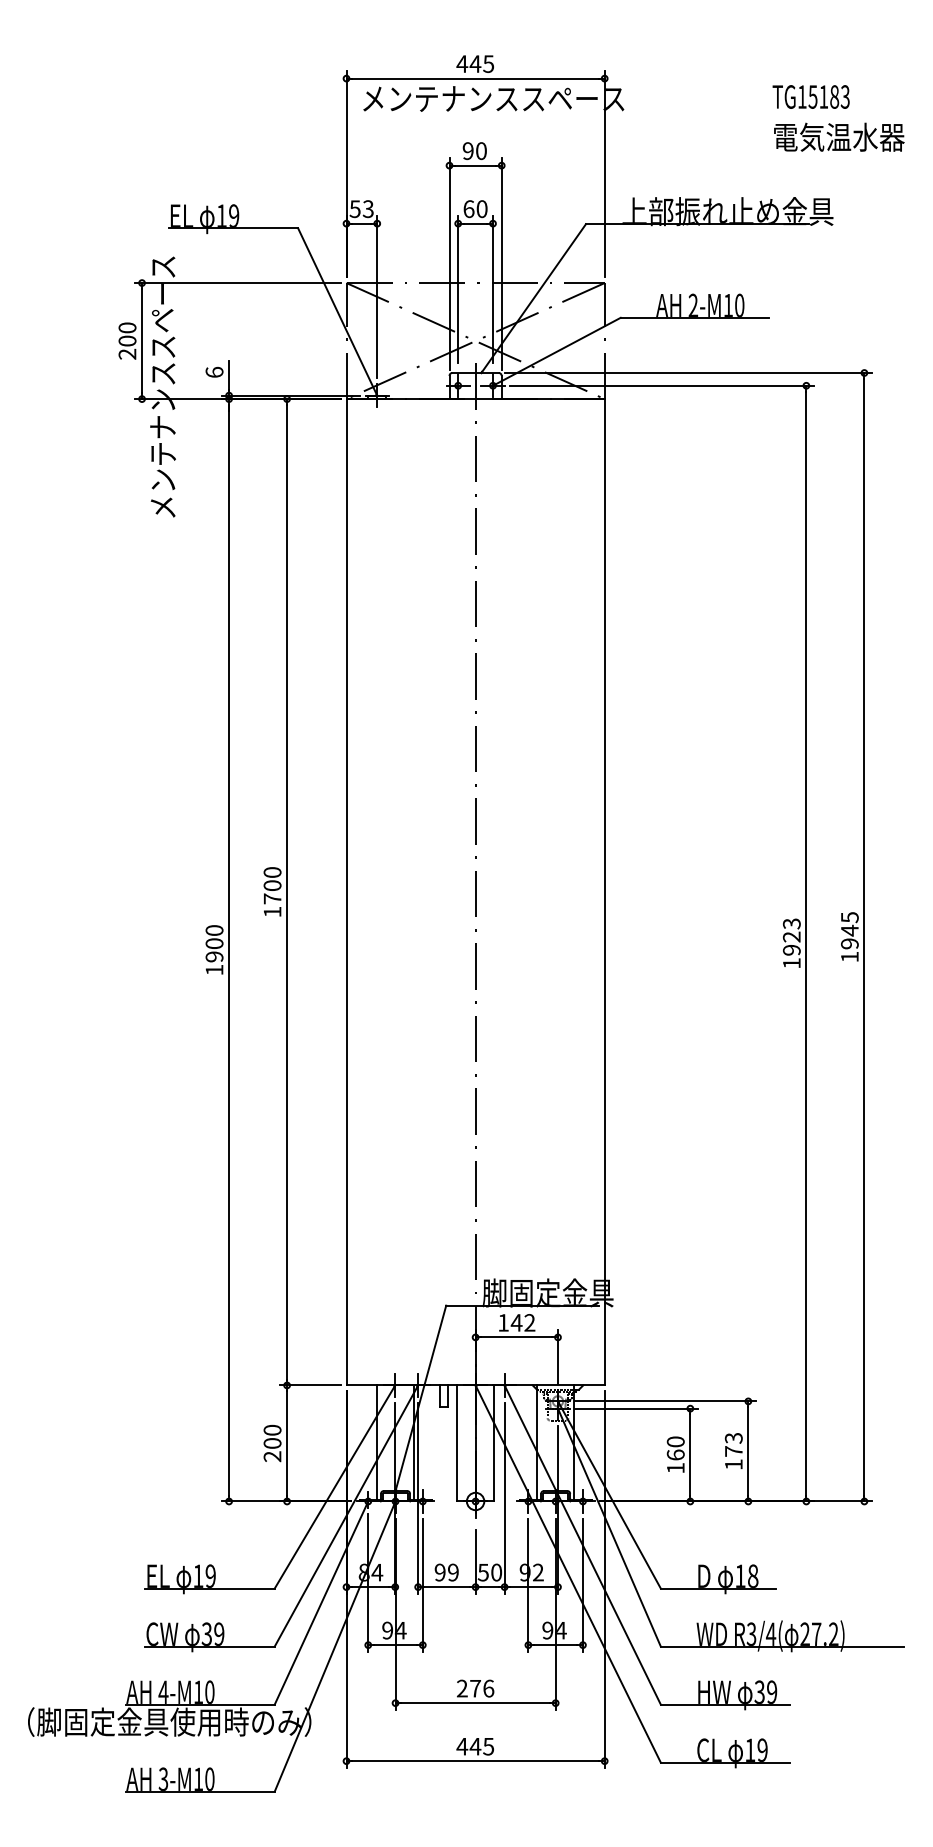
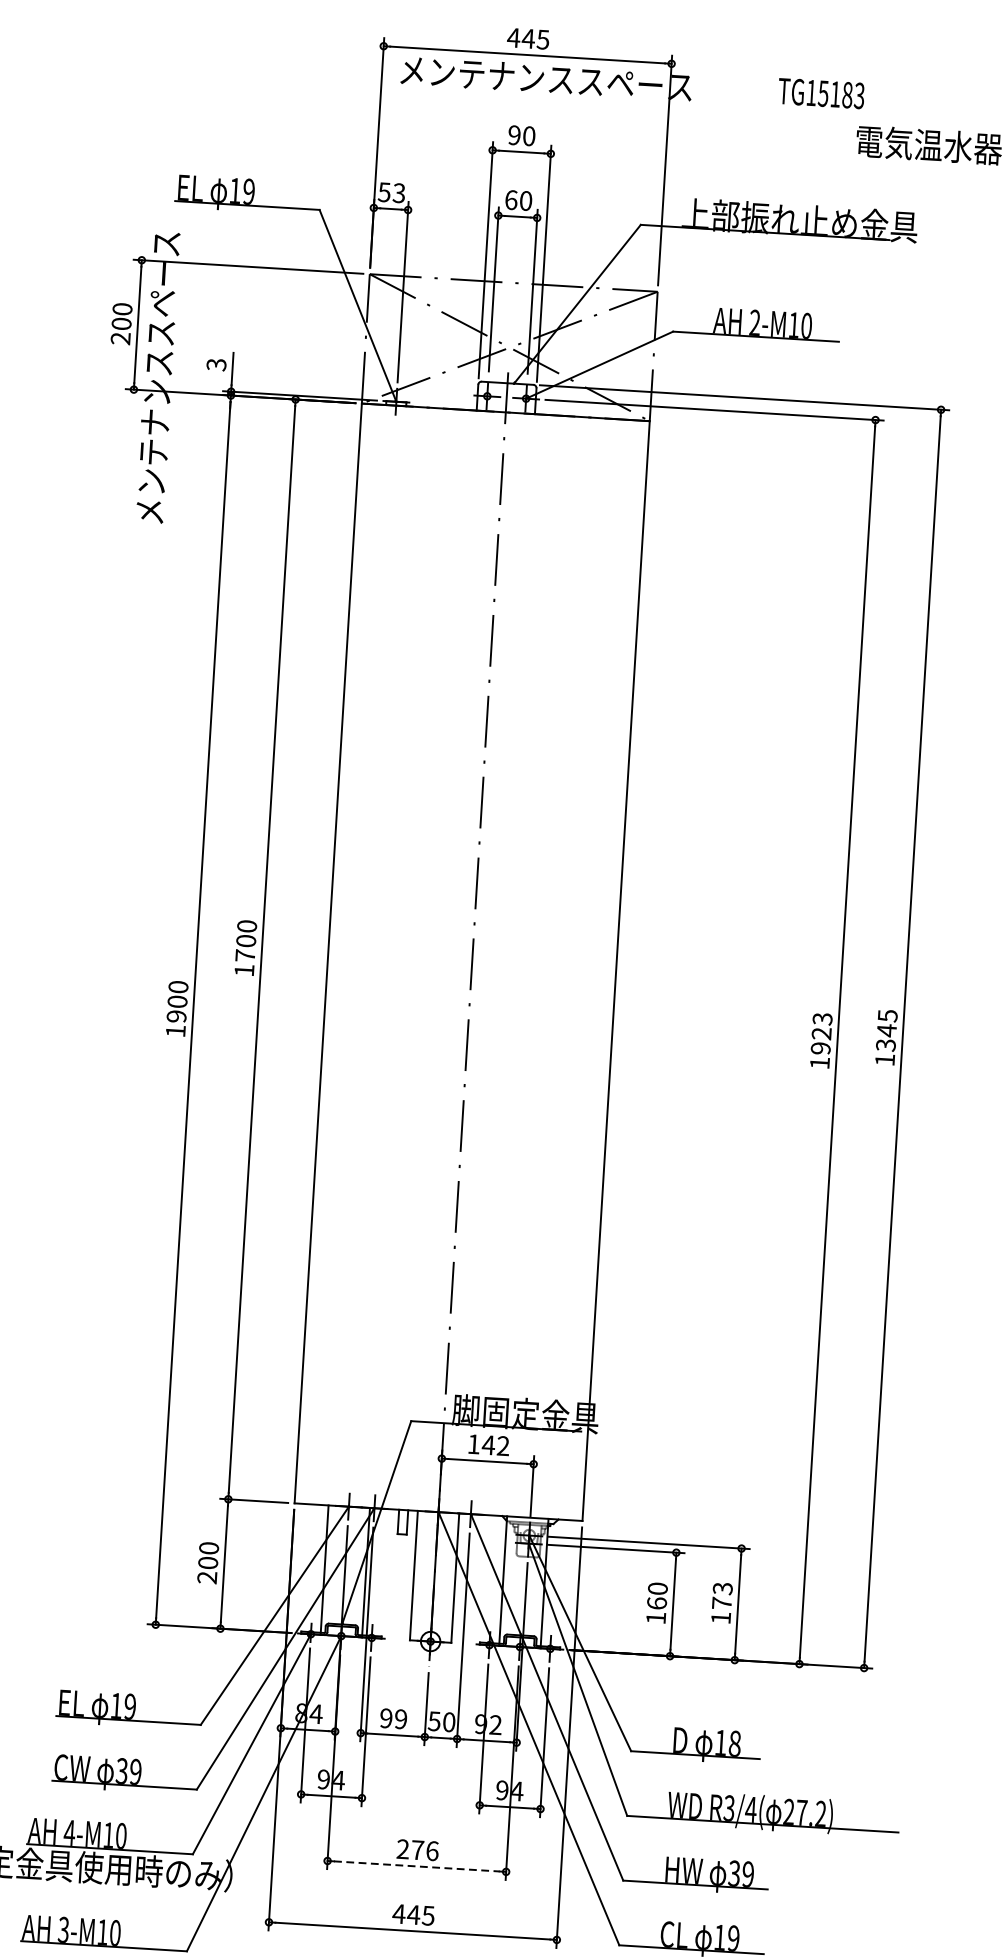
text: (810, 96) -> (820, 92), moved
text: (214, 372) -> (216, 364), 6 -> 3
text: (849, 943) -> (885, 1044), 1945 -> 1345
line: (476, 1703) -> (417, 1866), solid -> dashed

